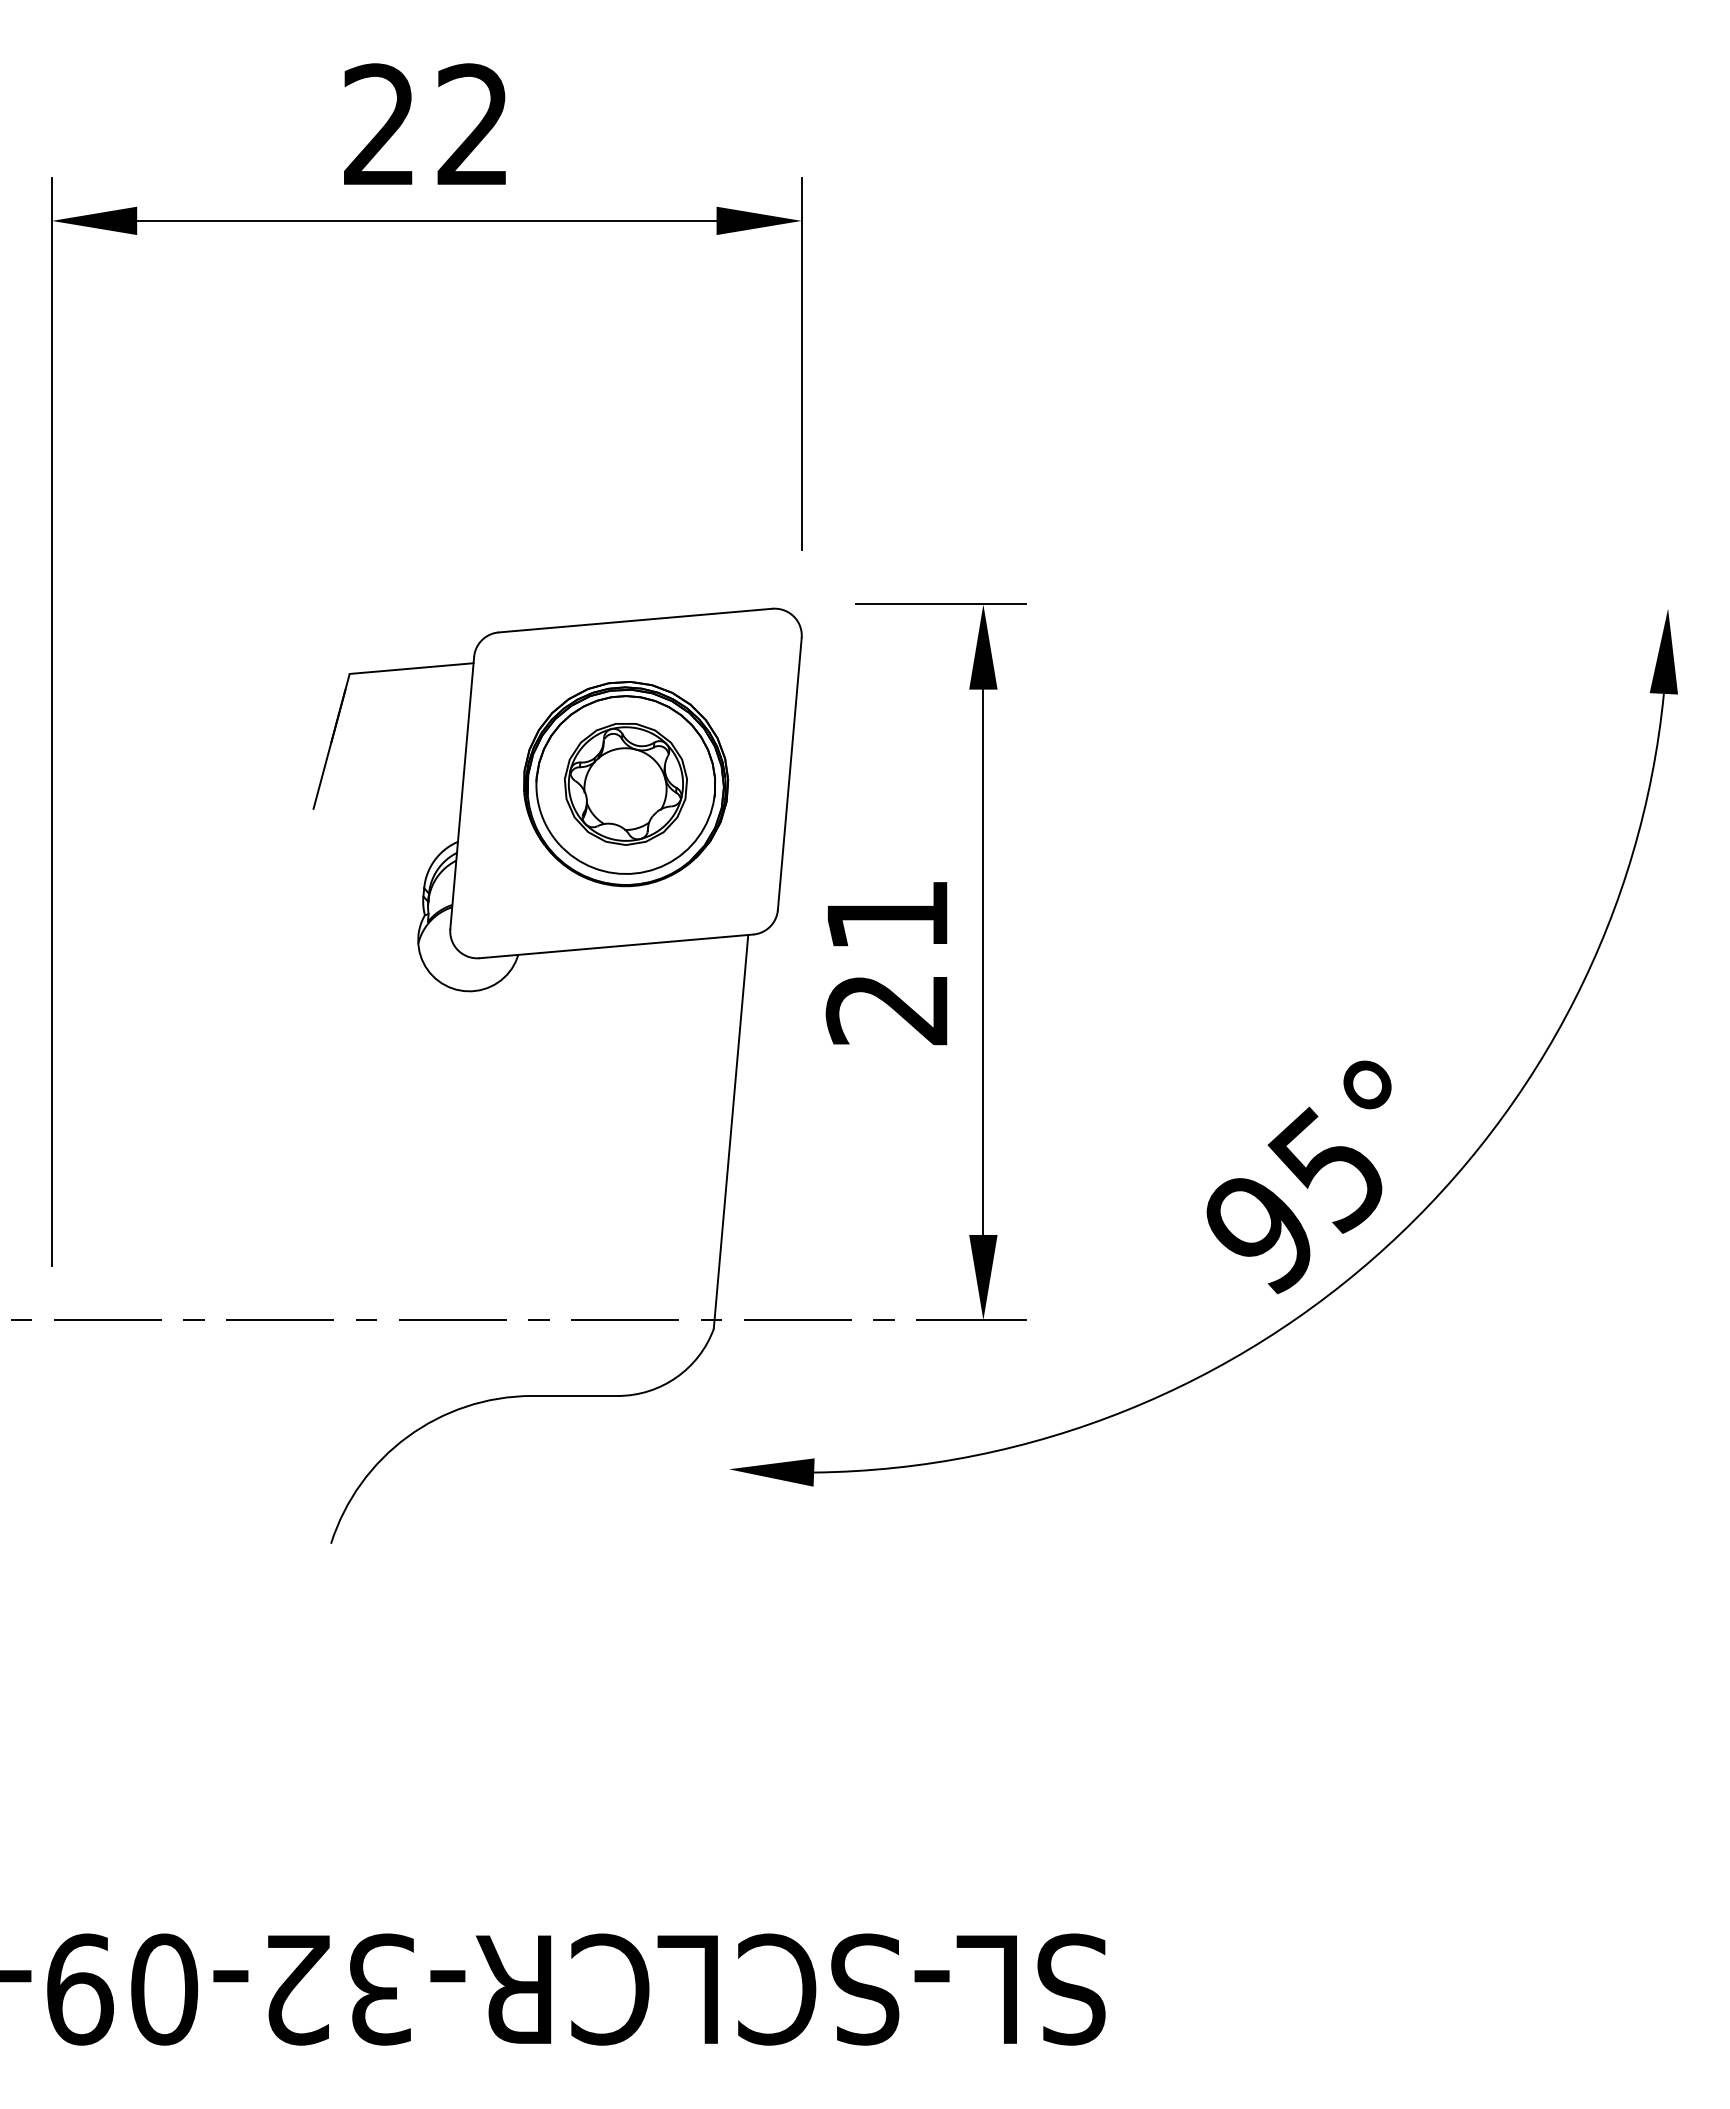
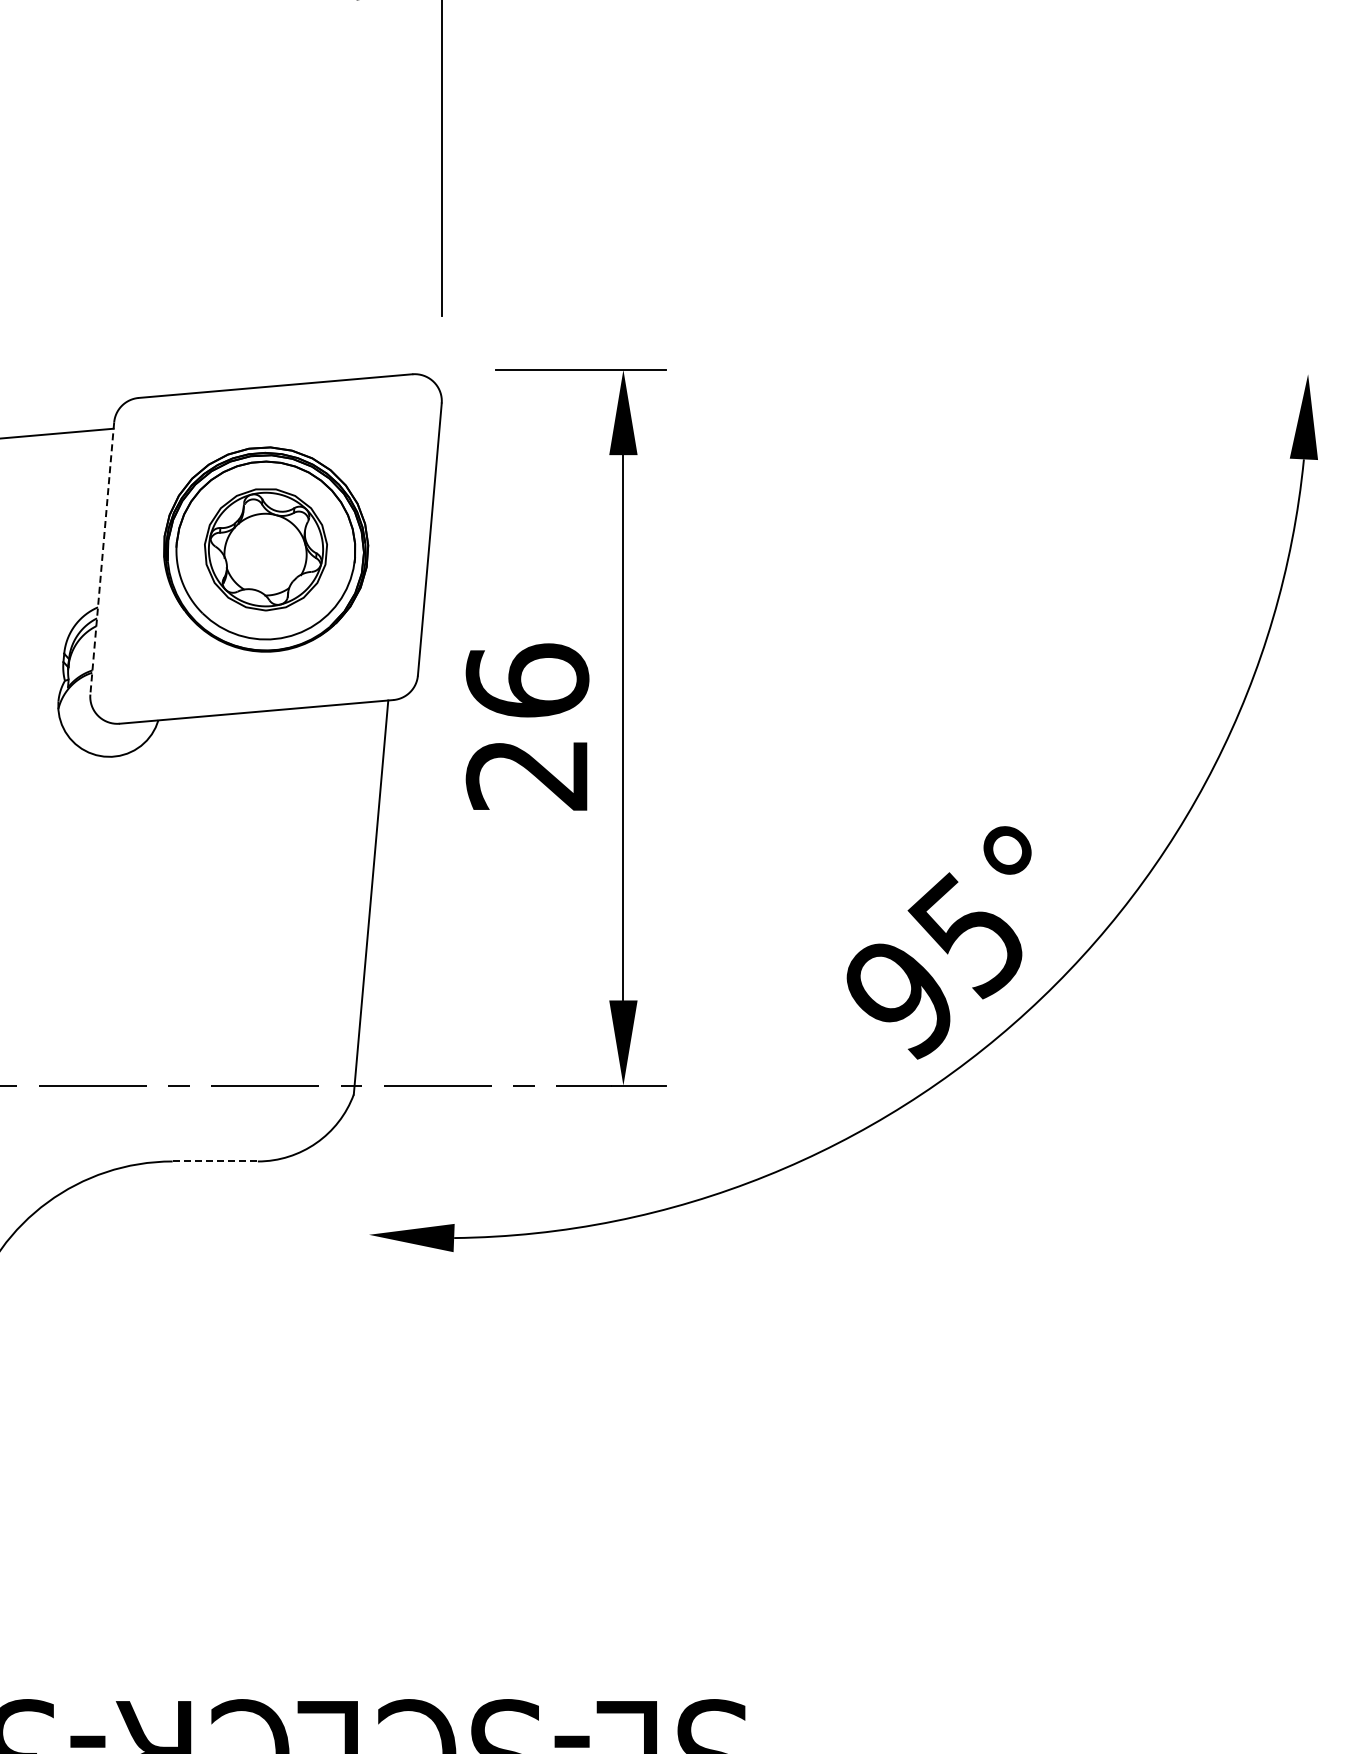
line: (462, 792) -> (102, 558), solid -> dashed
text: (887, 914) -> (527, 680), 21 -> 26
line: (575, 1395) -> (215, 1161), solid -> dashed

